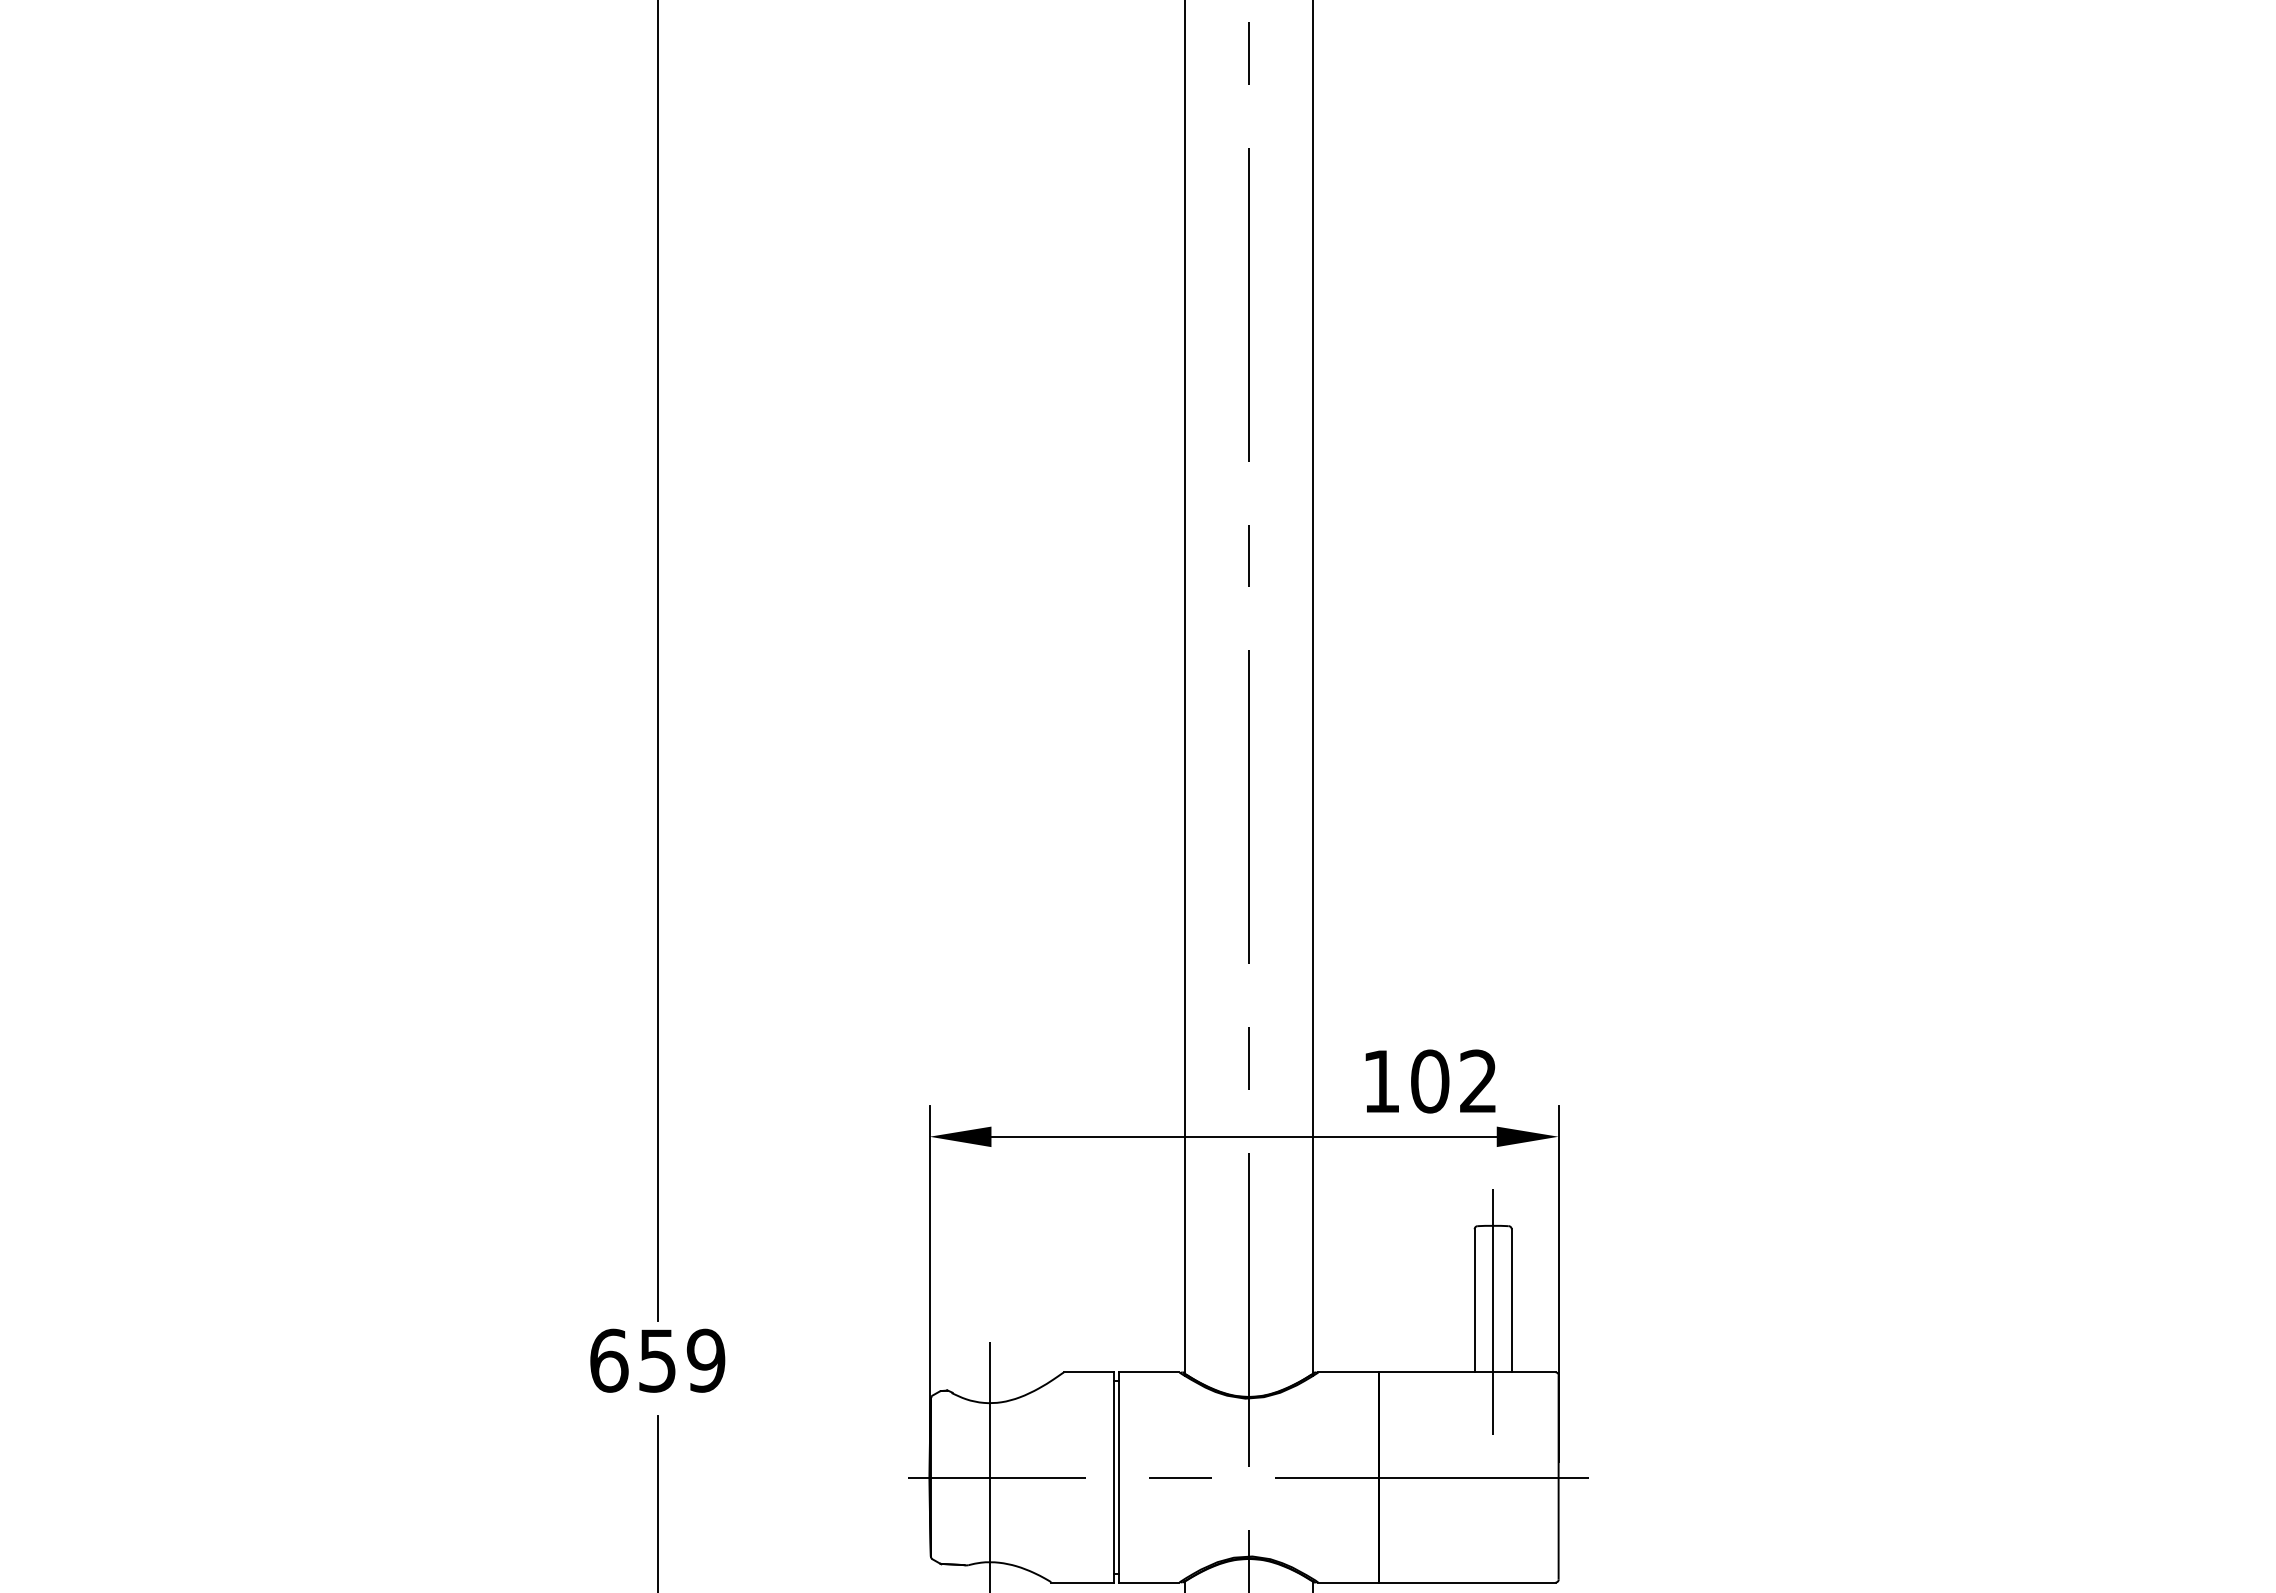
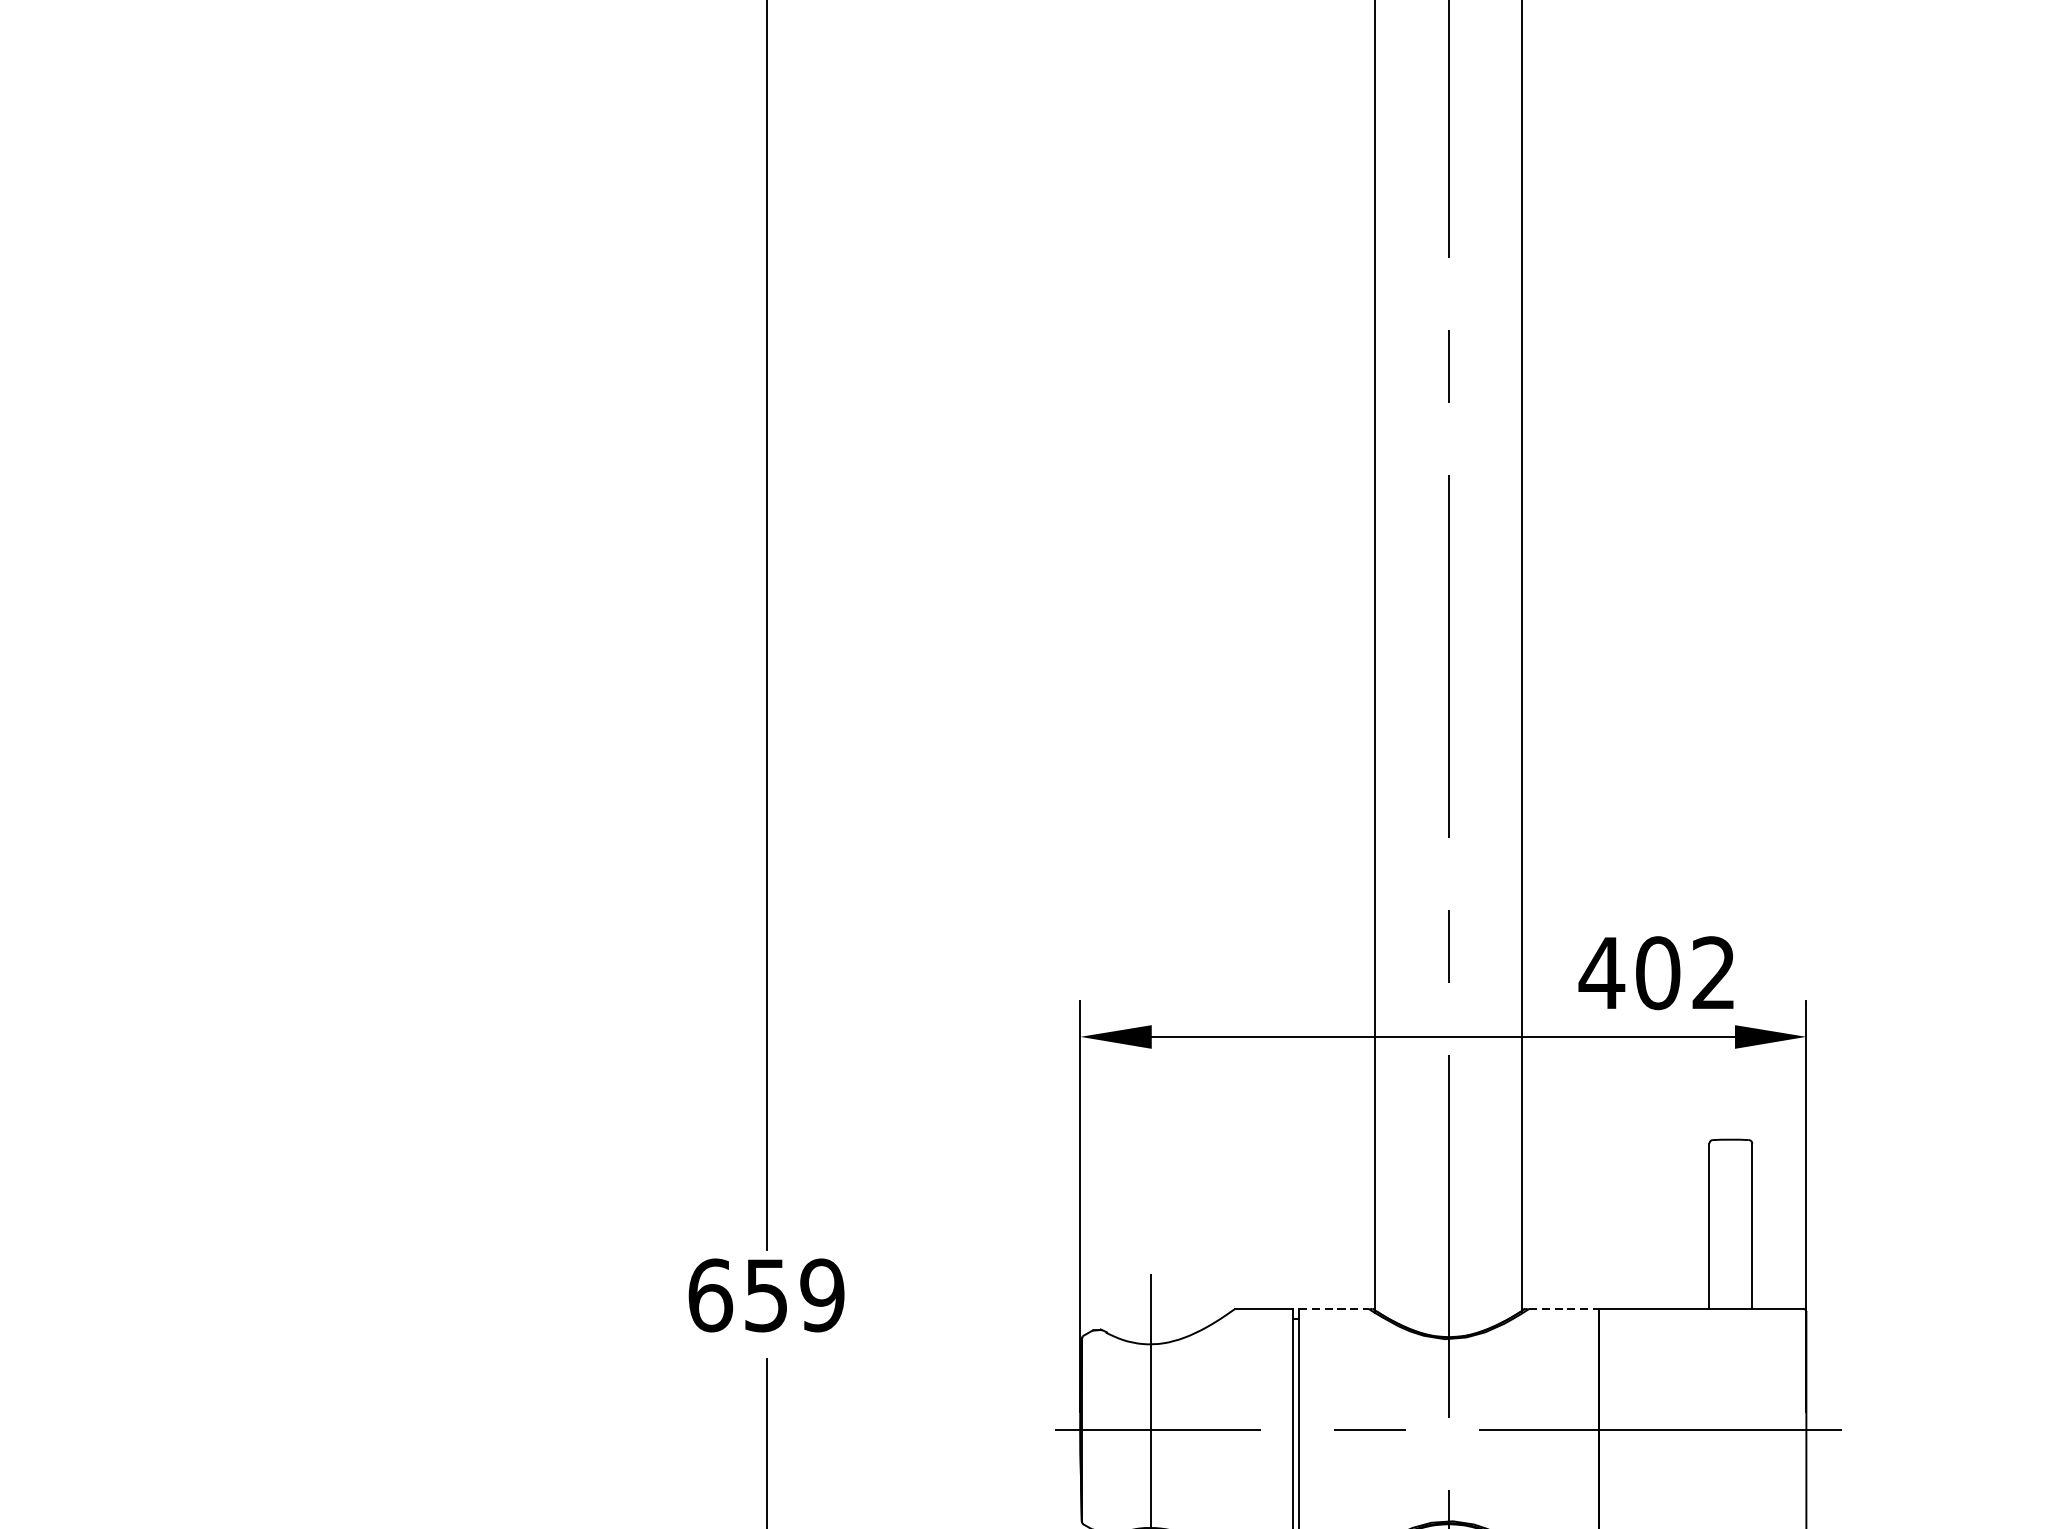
text: (1381, 1081) -> (1601, 973), 102 -> 402
line: (1493, 1312) -> (1731, 1239), removed
line: (1149, 1372) -> (1334, 1308), solid -> dashed
line: (1349, 1372) -> (1565, 1308), solid -> dashed

